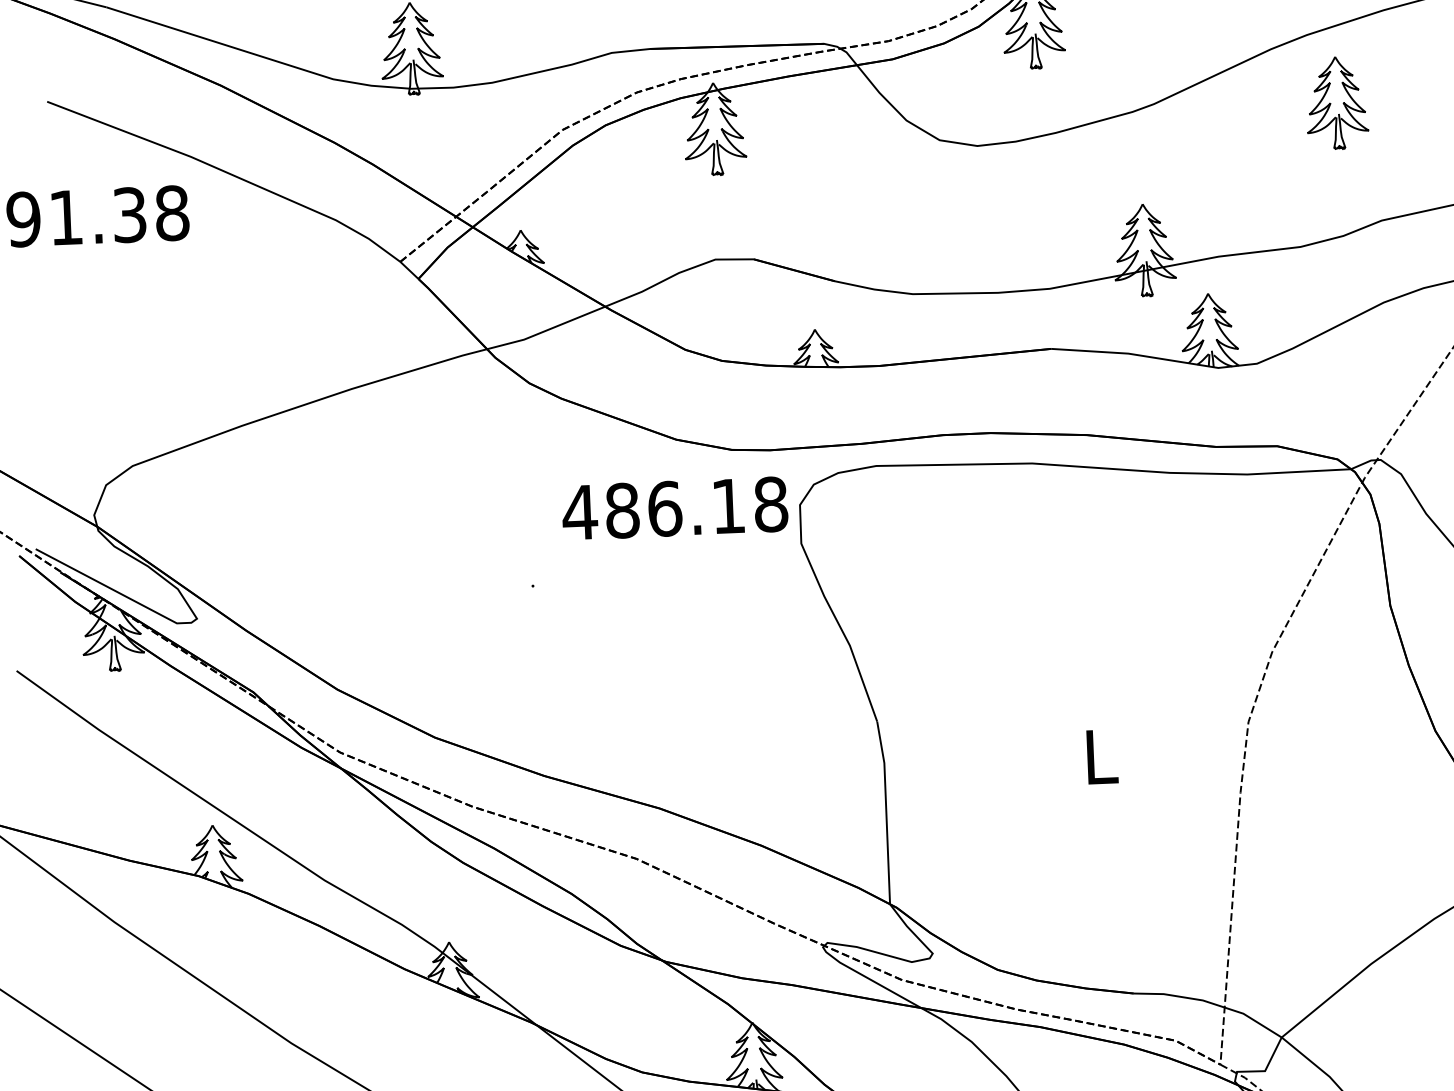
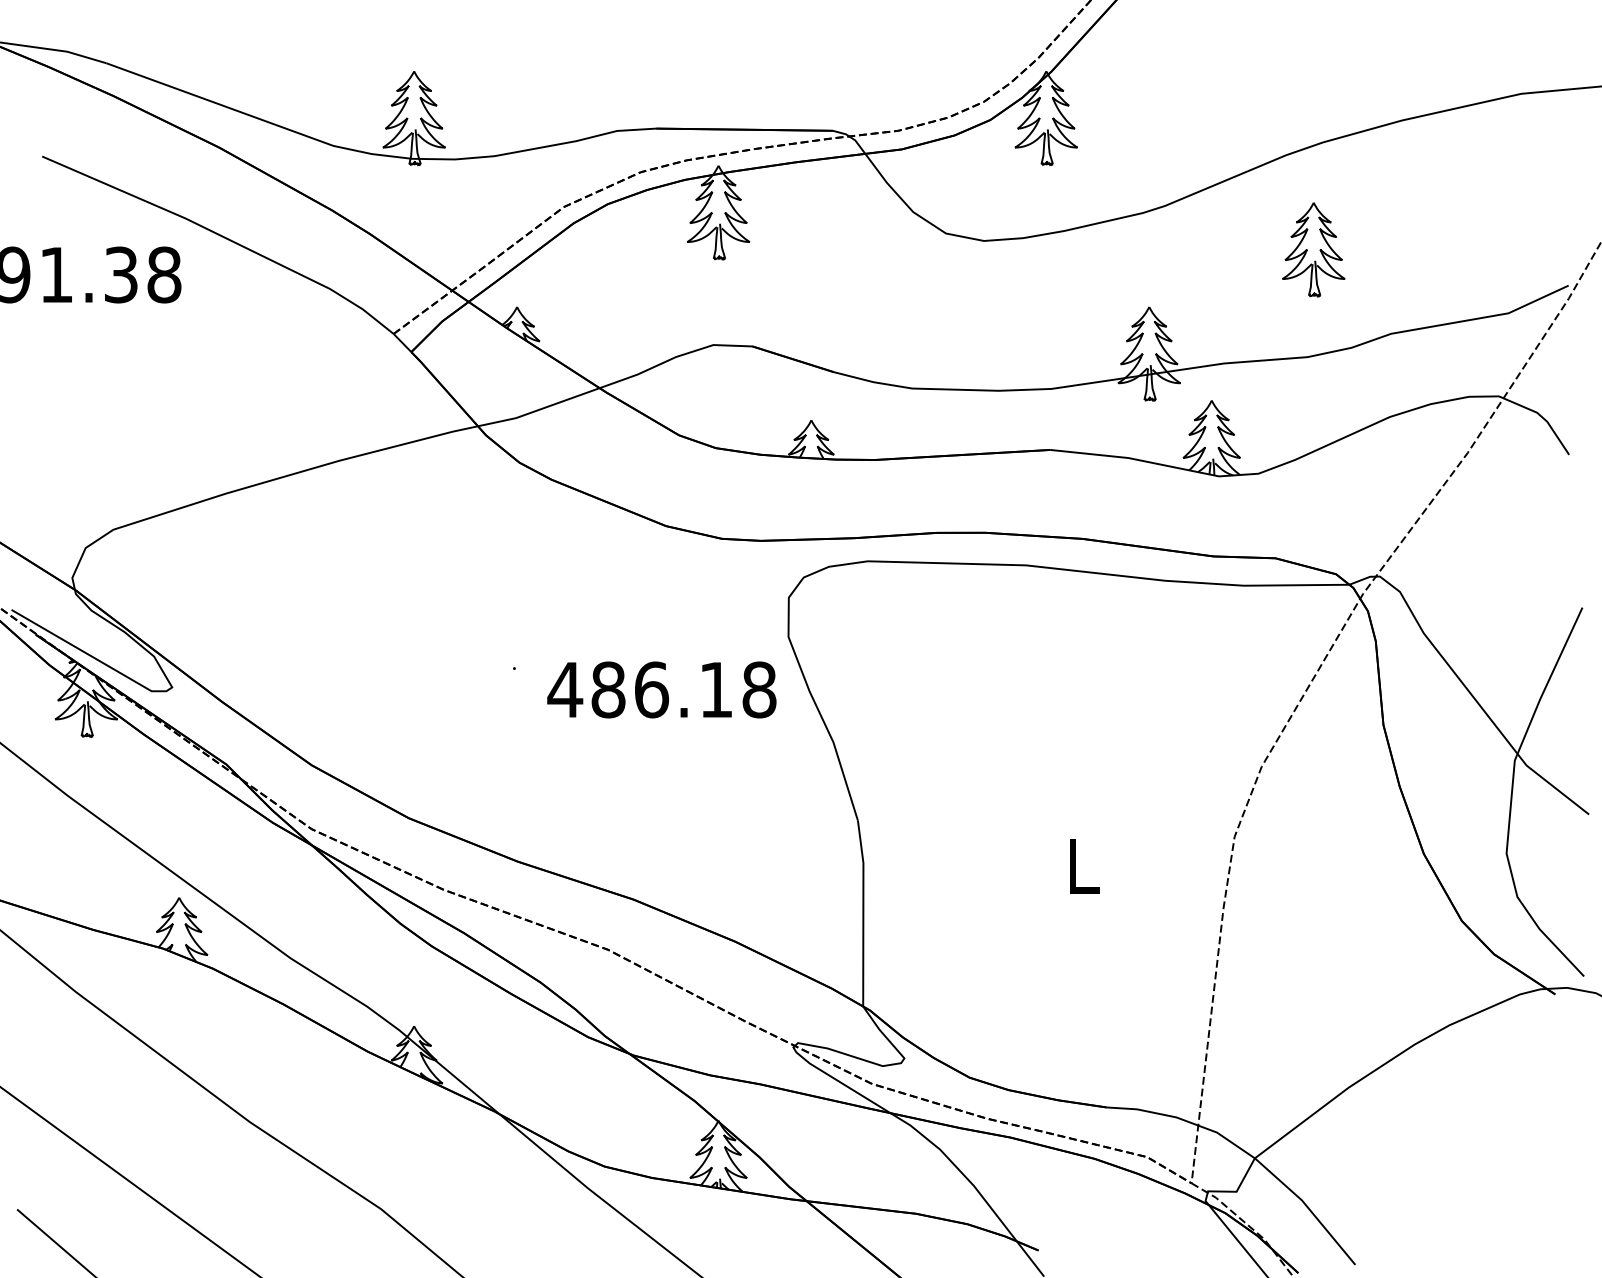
part: (1336, 102) -> (1313, 249), moved
text: (674, 508) -> (661, 689), moved

